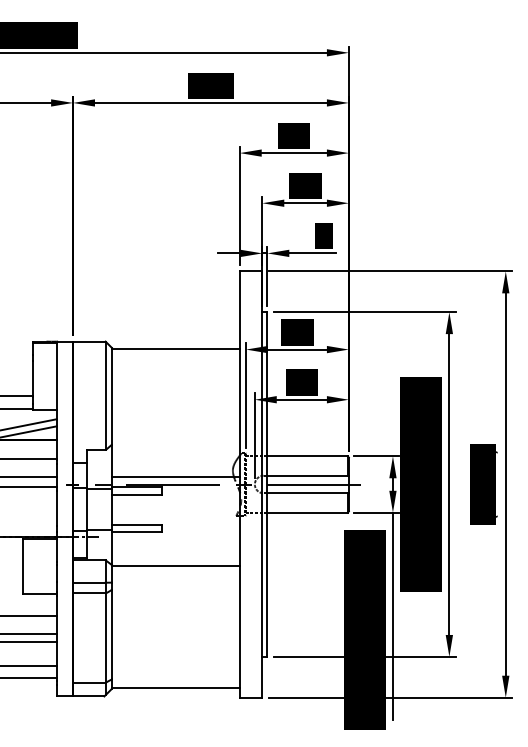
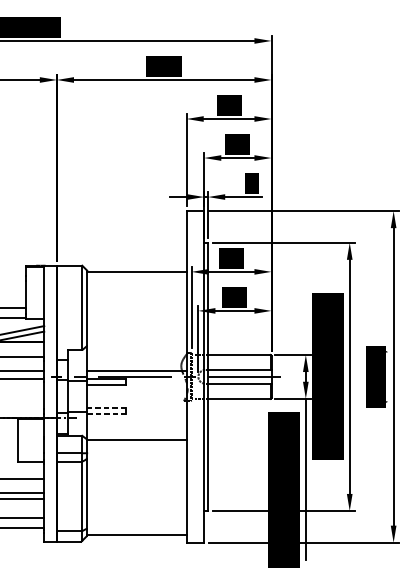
line: (136, 524) -> (106, 407), solid -> dashed
line: (137, 532) -> (107, 414), solid -> dashed

